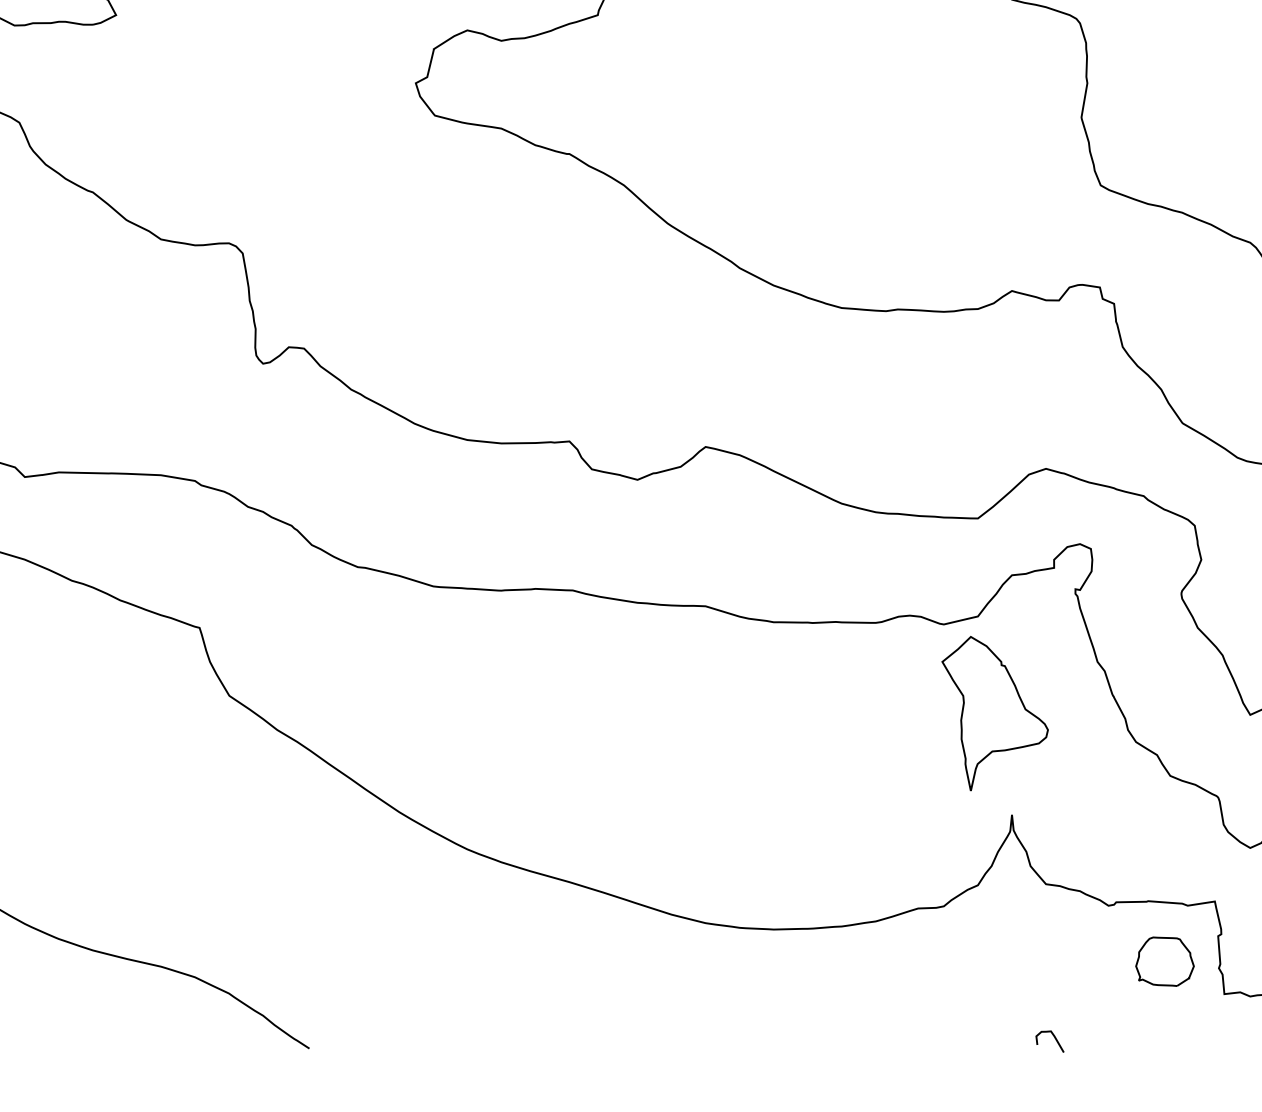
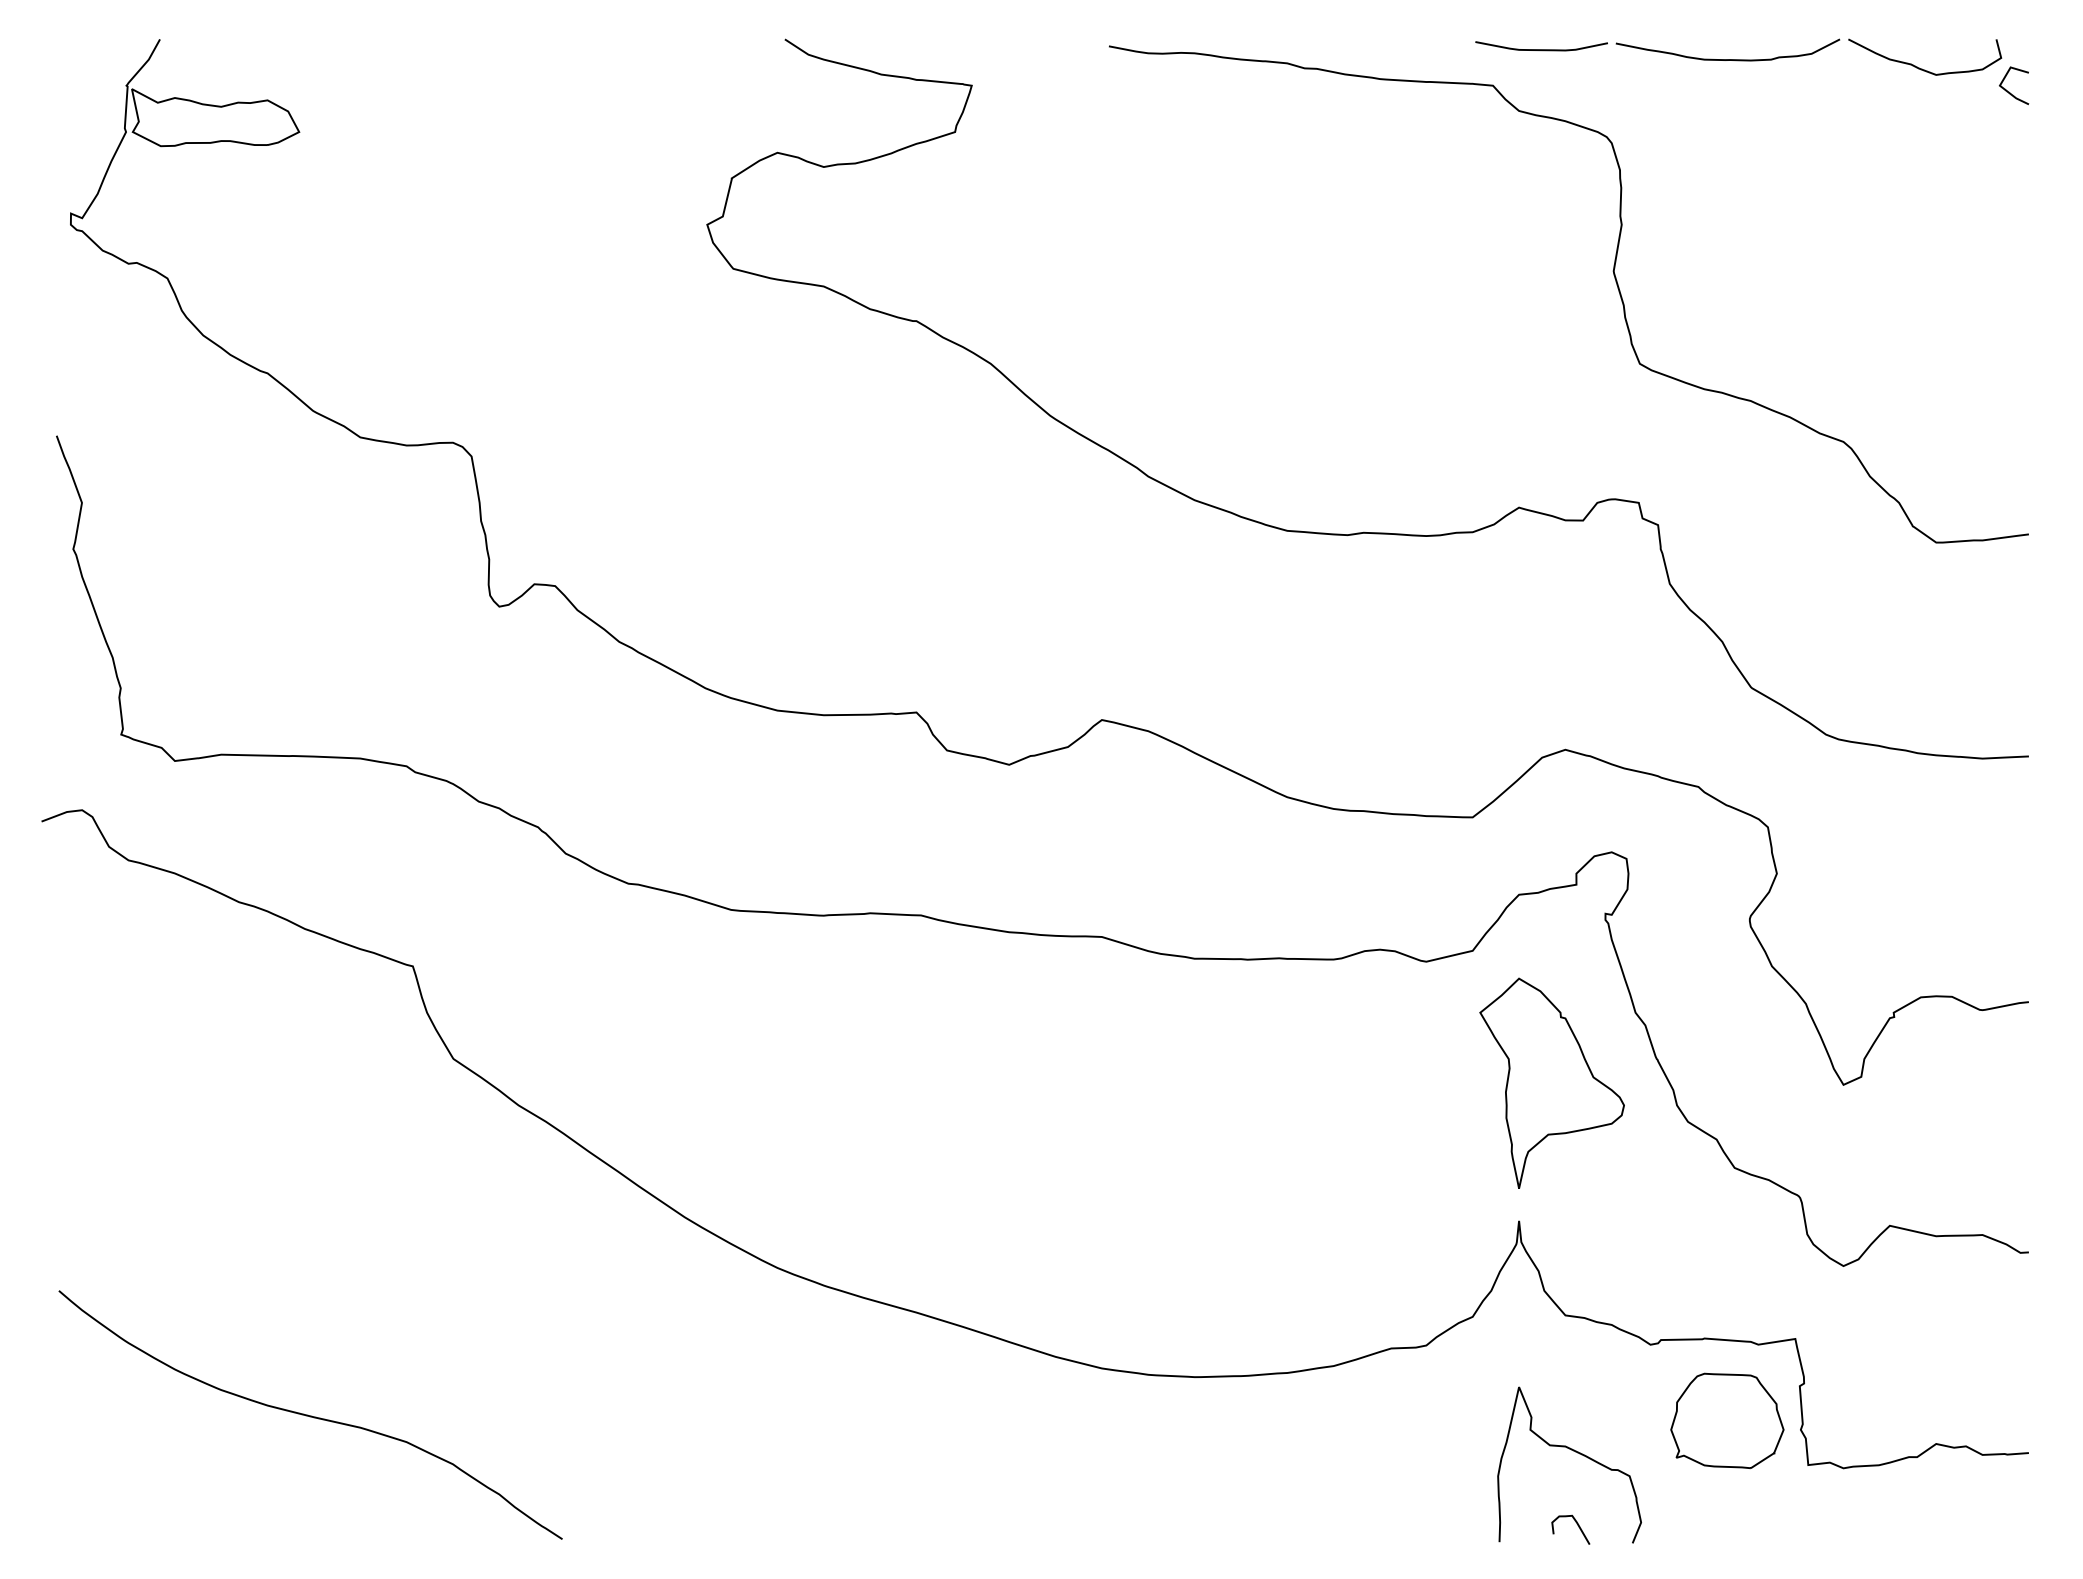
part: (994, 713) -> (1551, 1082), moved
part: (1165, 961) -> (1727, 1420), size x1.43
curve: (1053, 984) -> (1575, 1452), added

